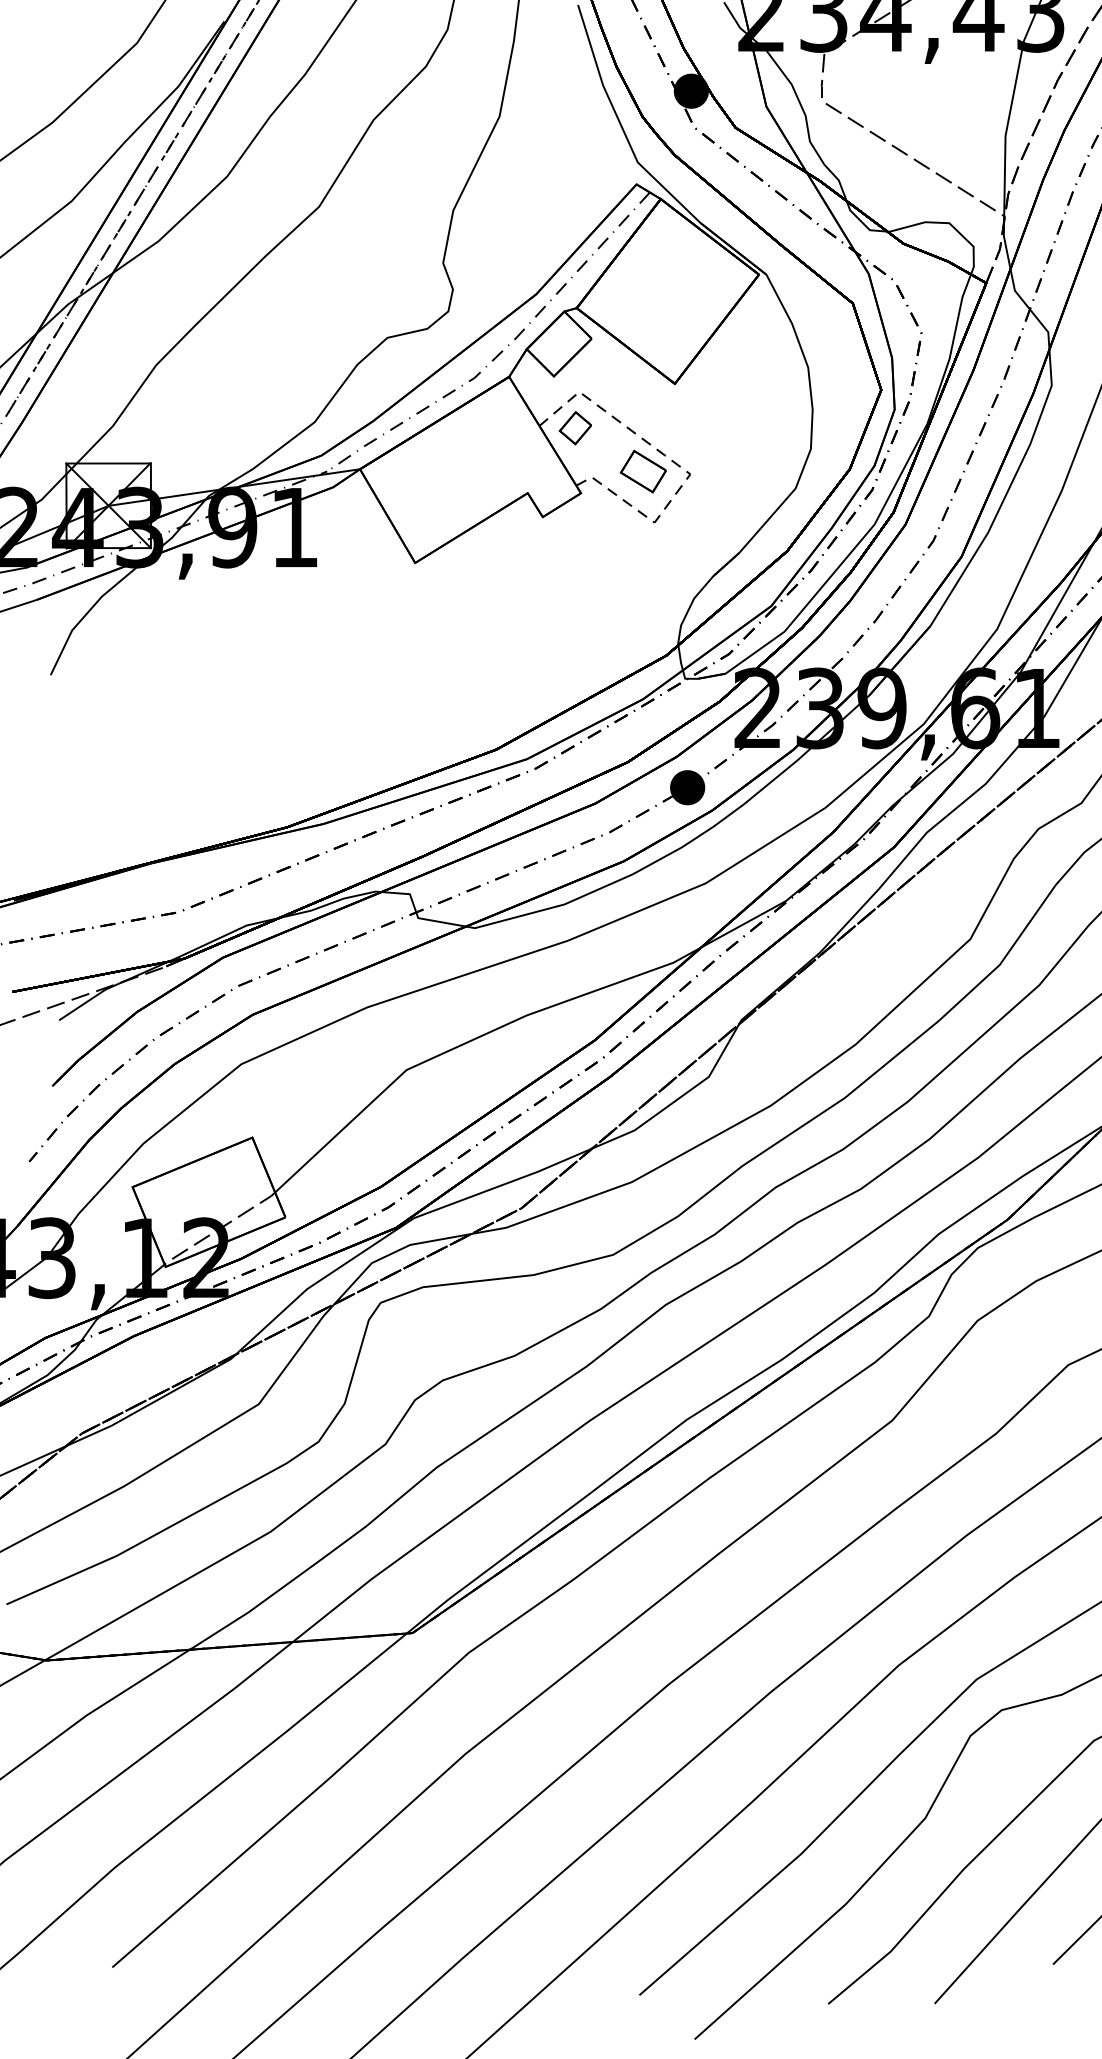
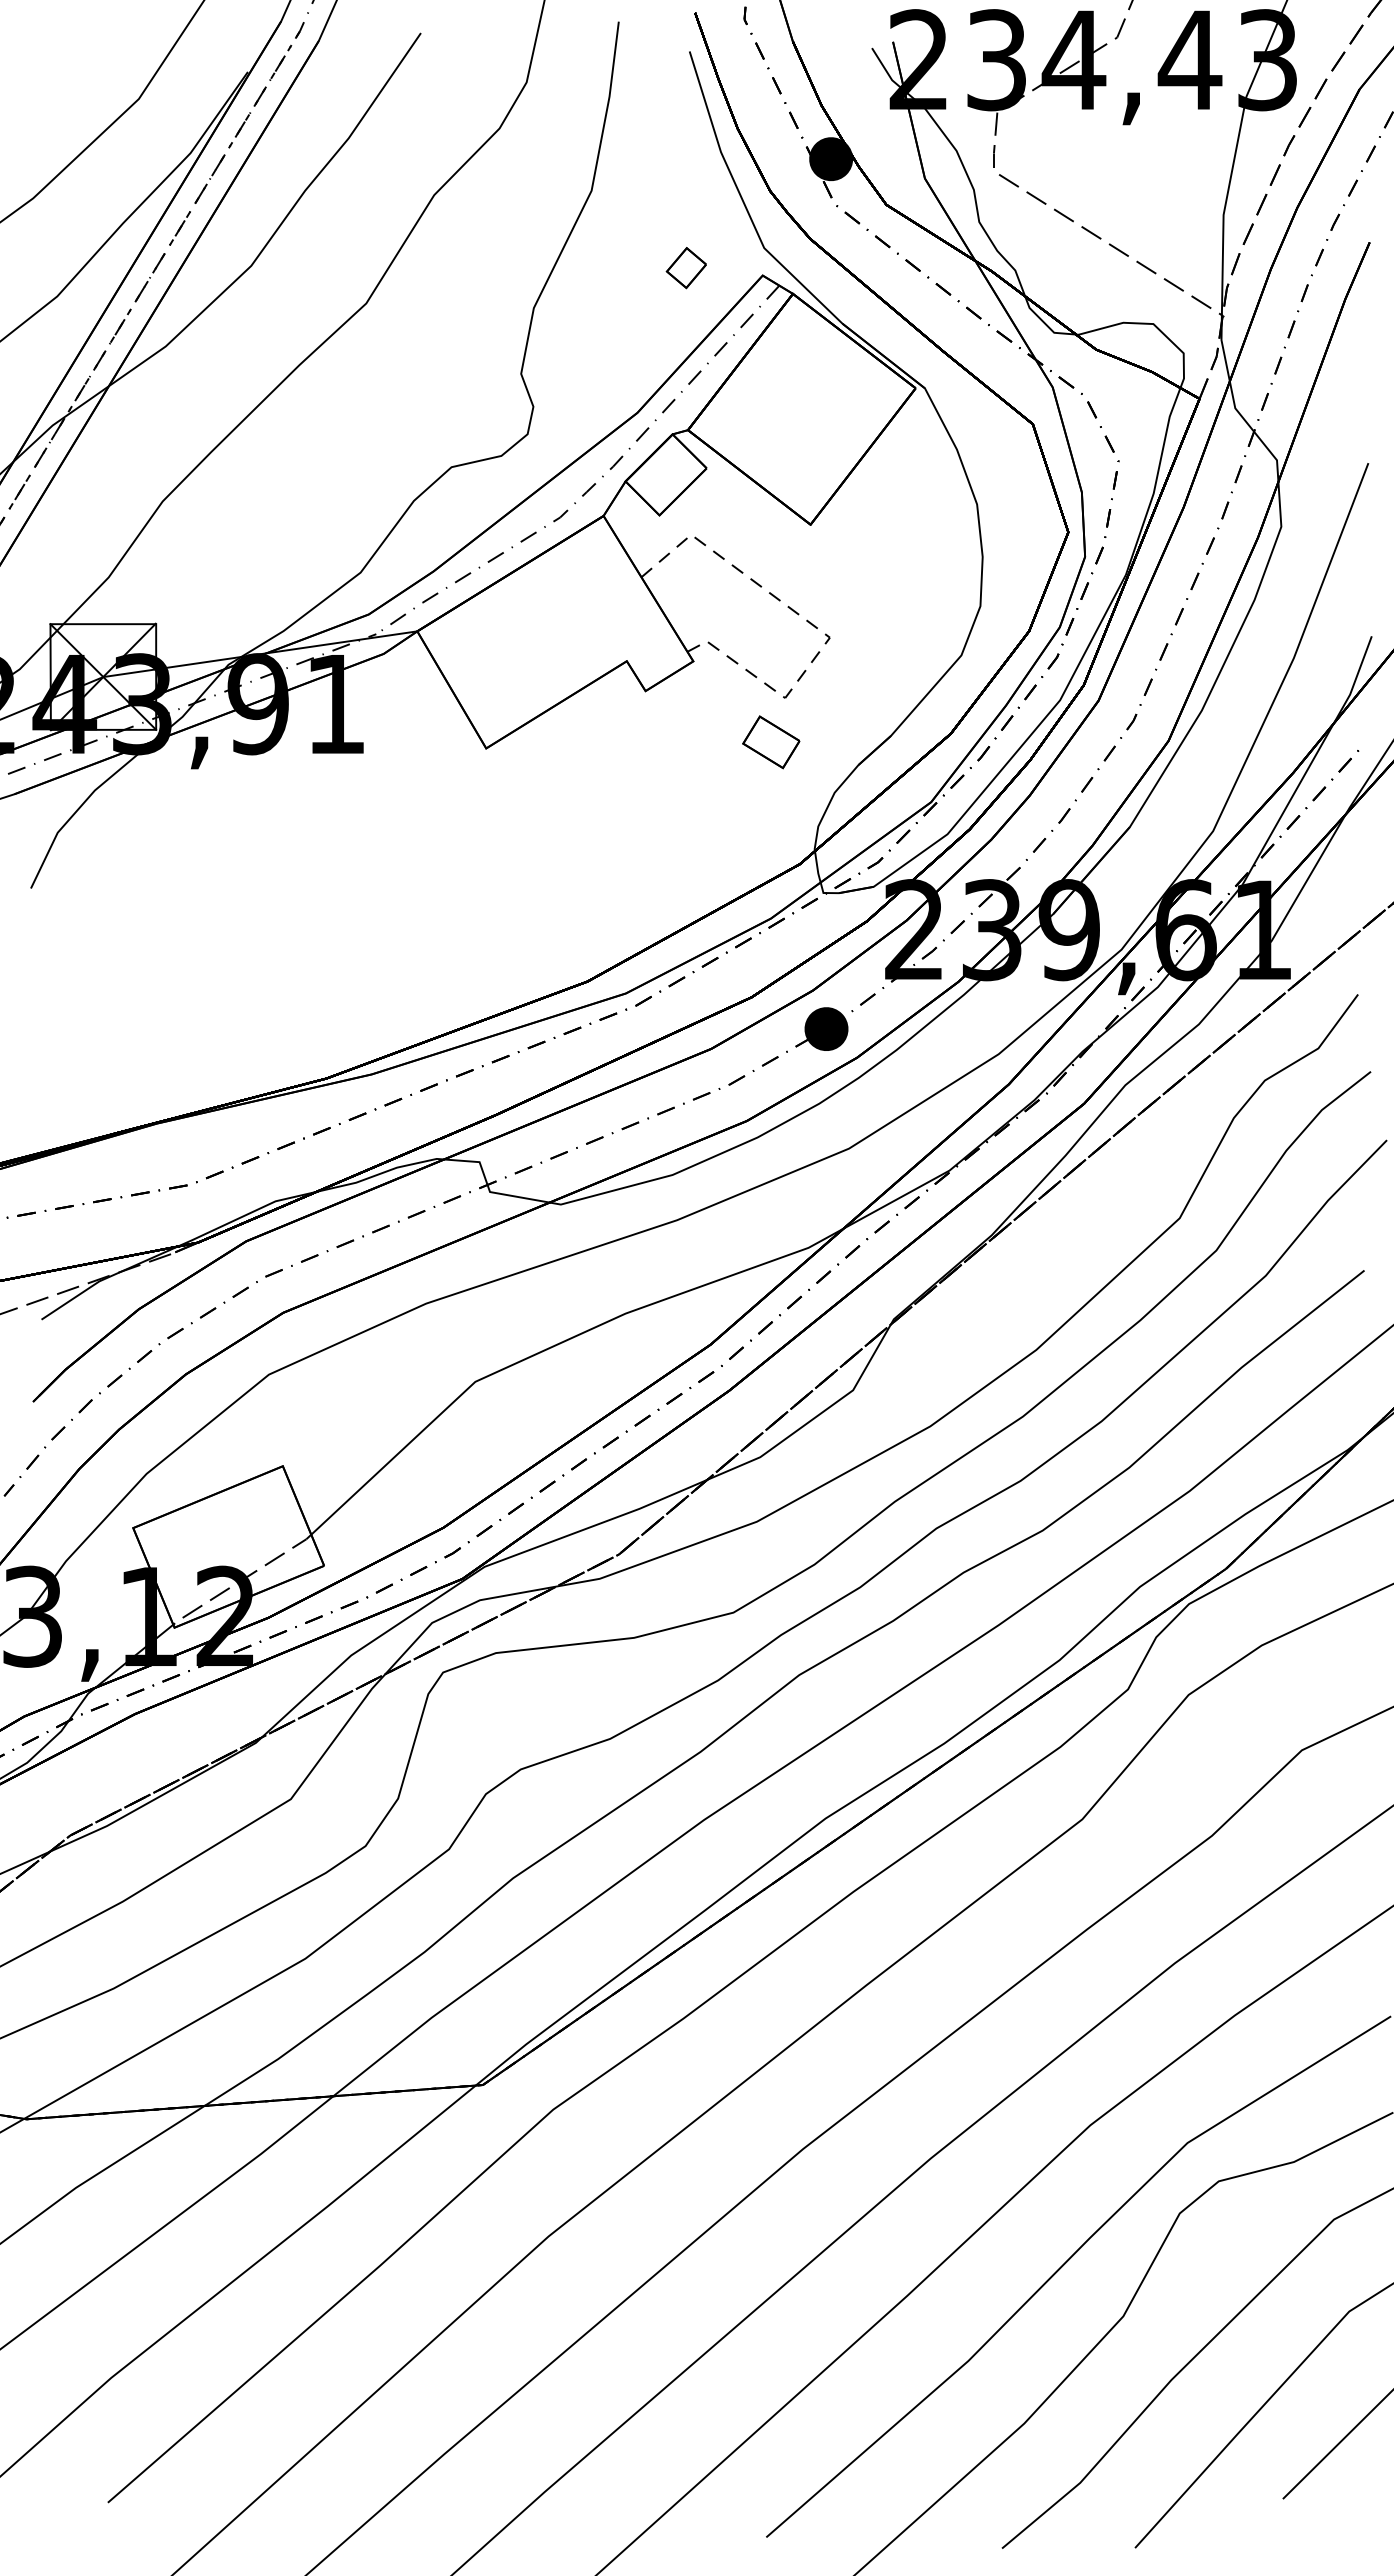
part: (574, 428) -> (685, 268), moved
part: (643, 471) -> (771, 742), moved

